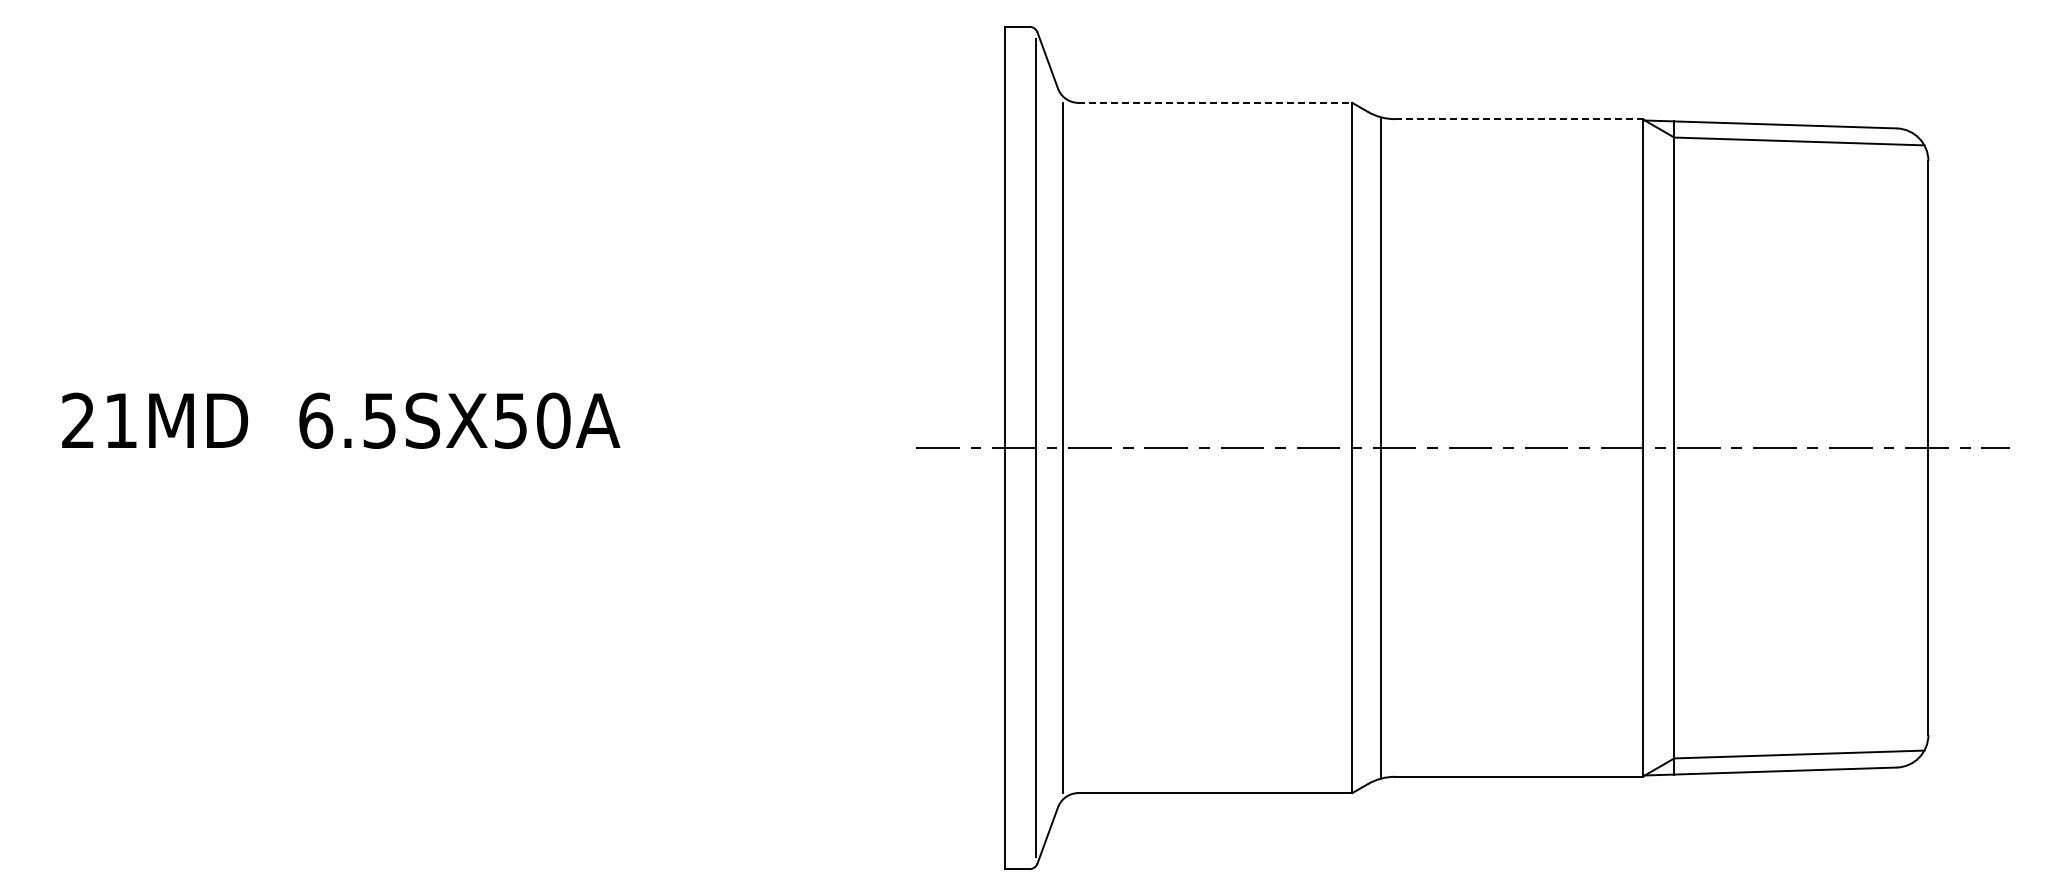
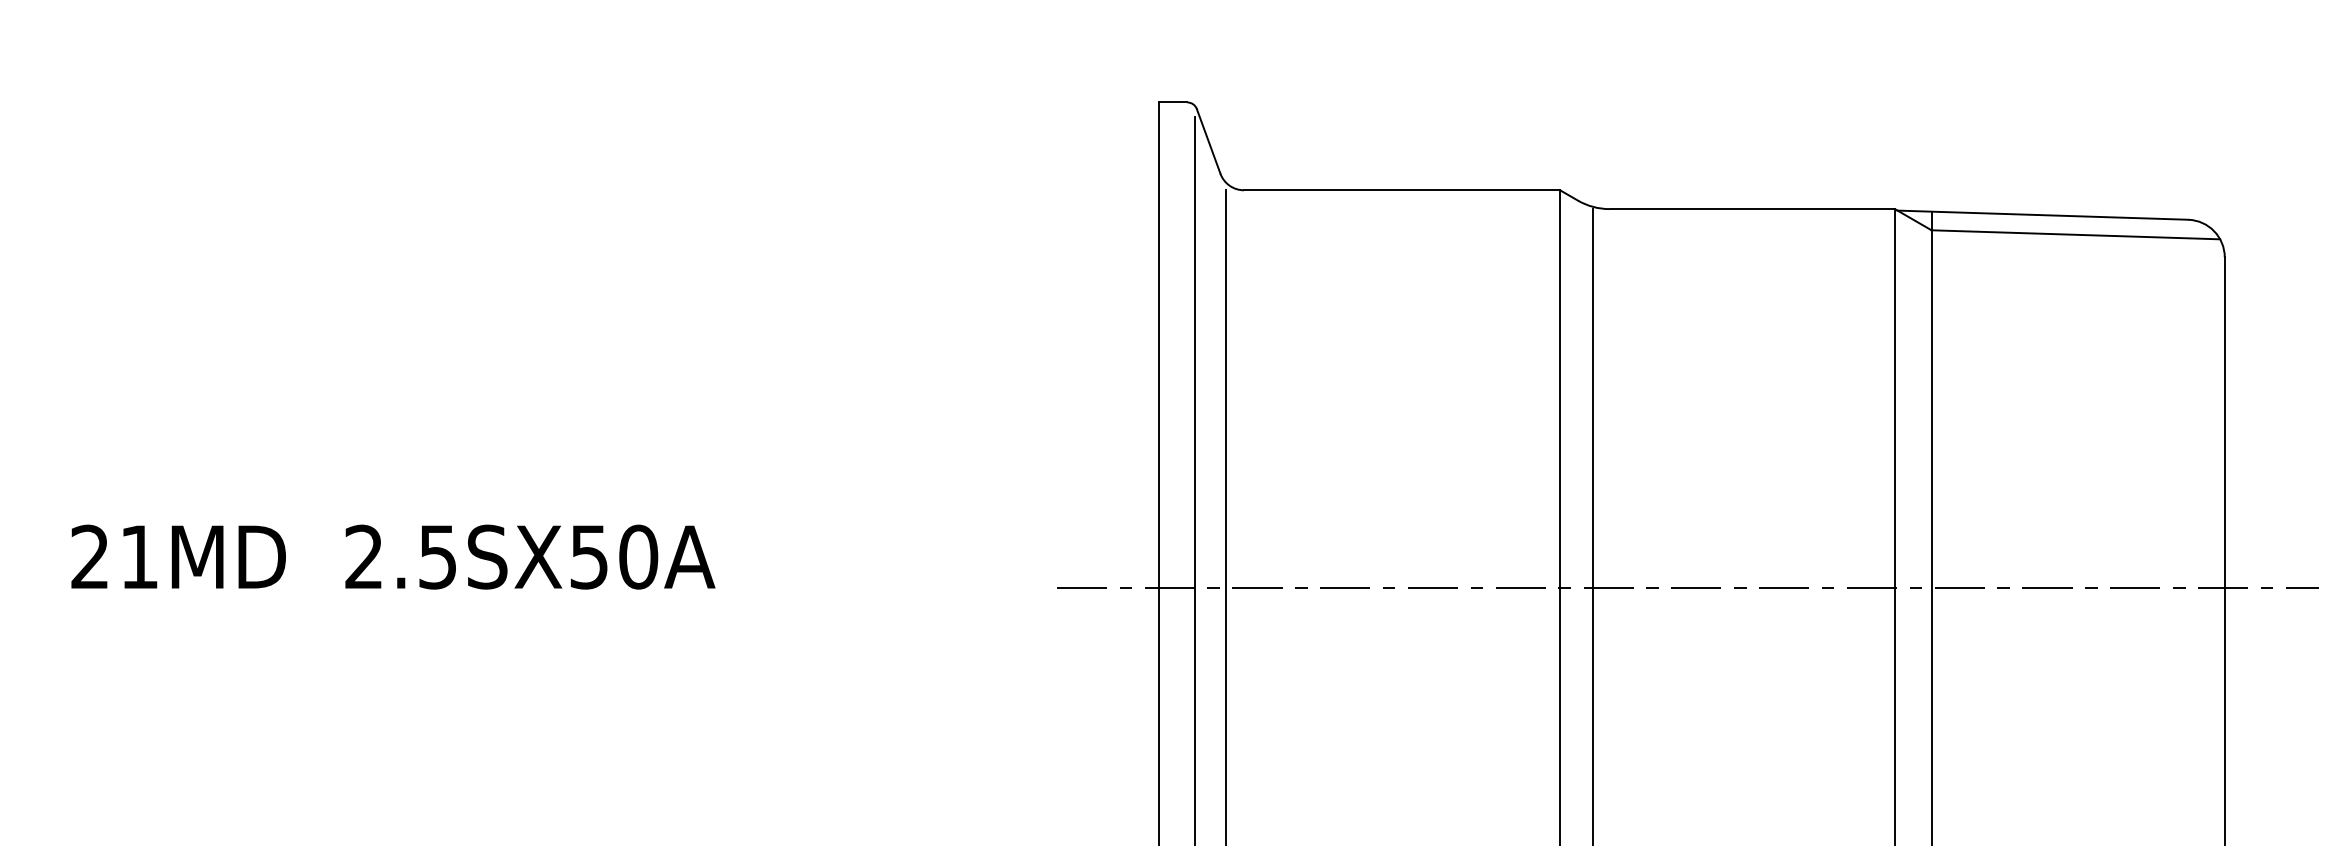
line: (1215, 102) -> (1402, 189), dashed -> solid
line: (1518, 119) -> (1751, 209), dashed -> solid
text: (316, 420) -> (364, 556), 6.5SX50A -> 2.5SX50A

